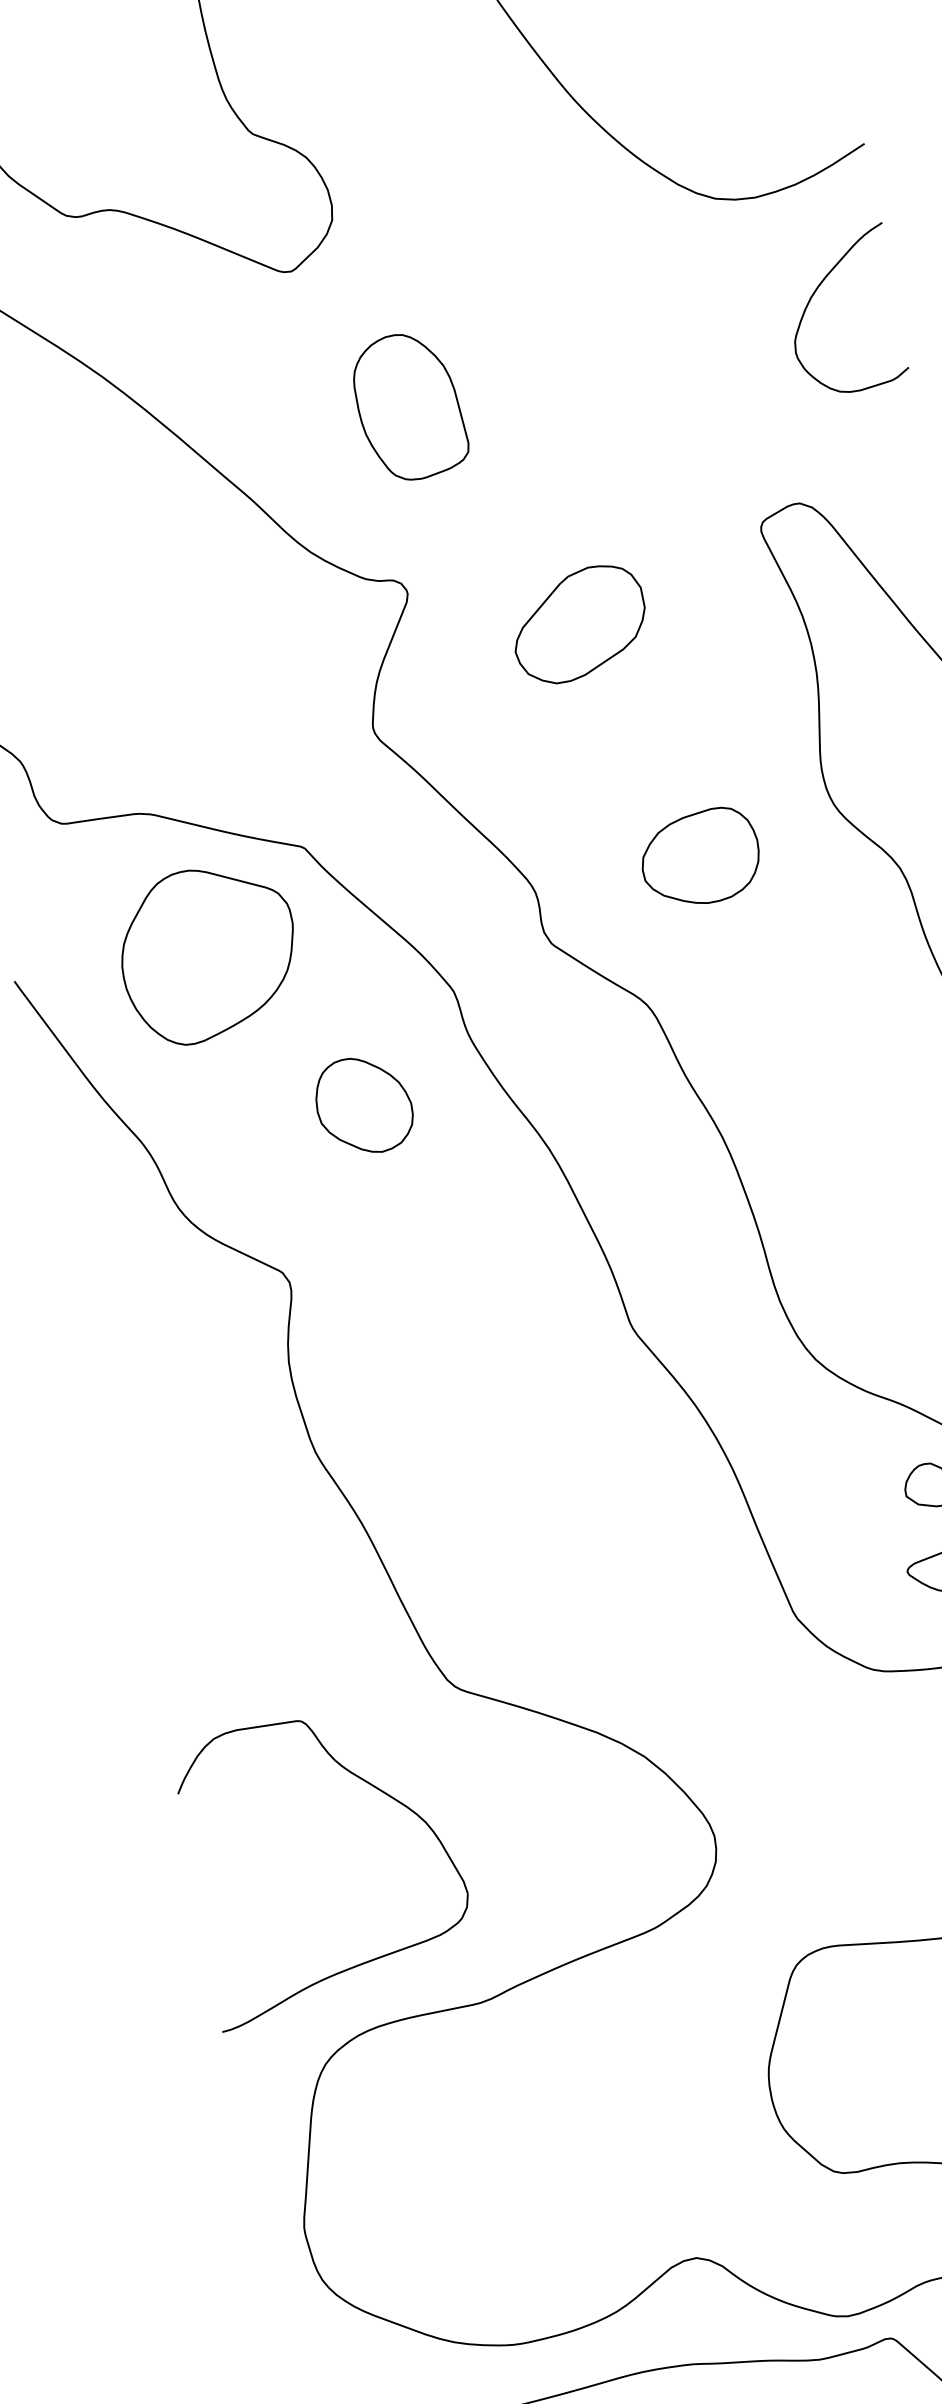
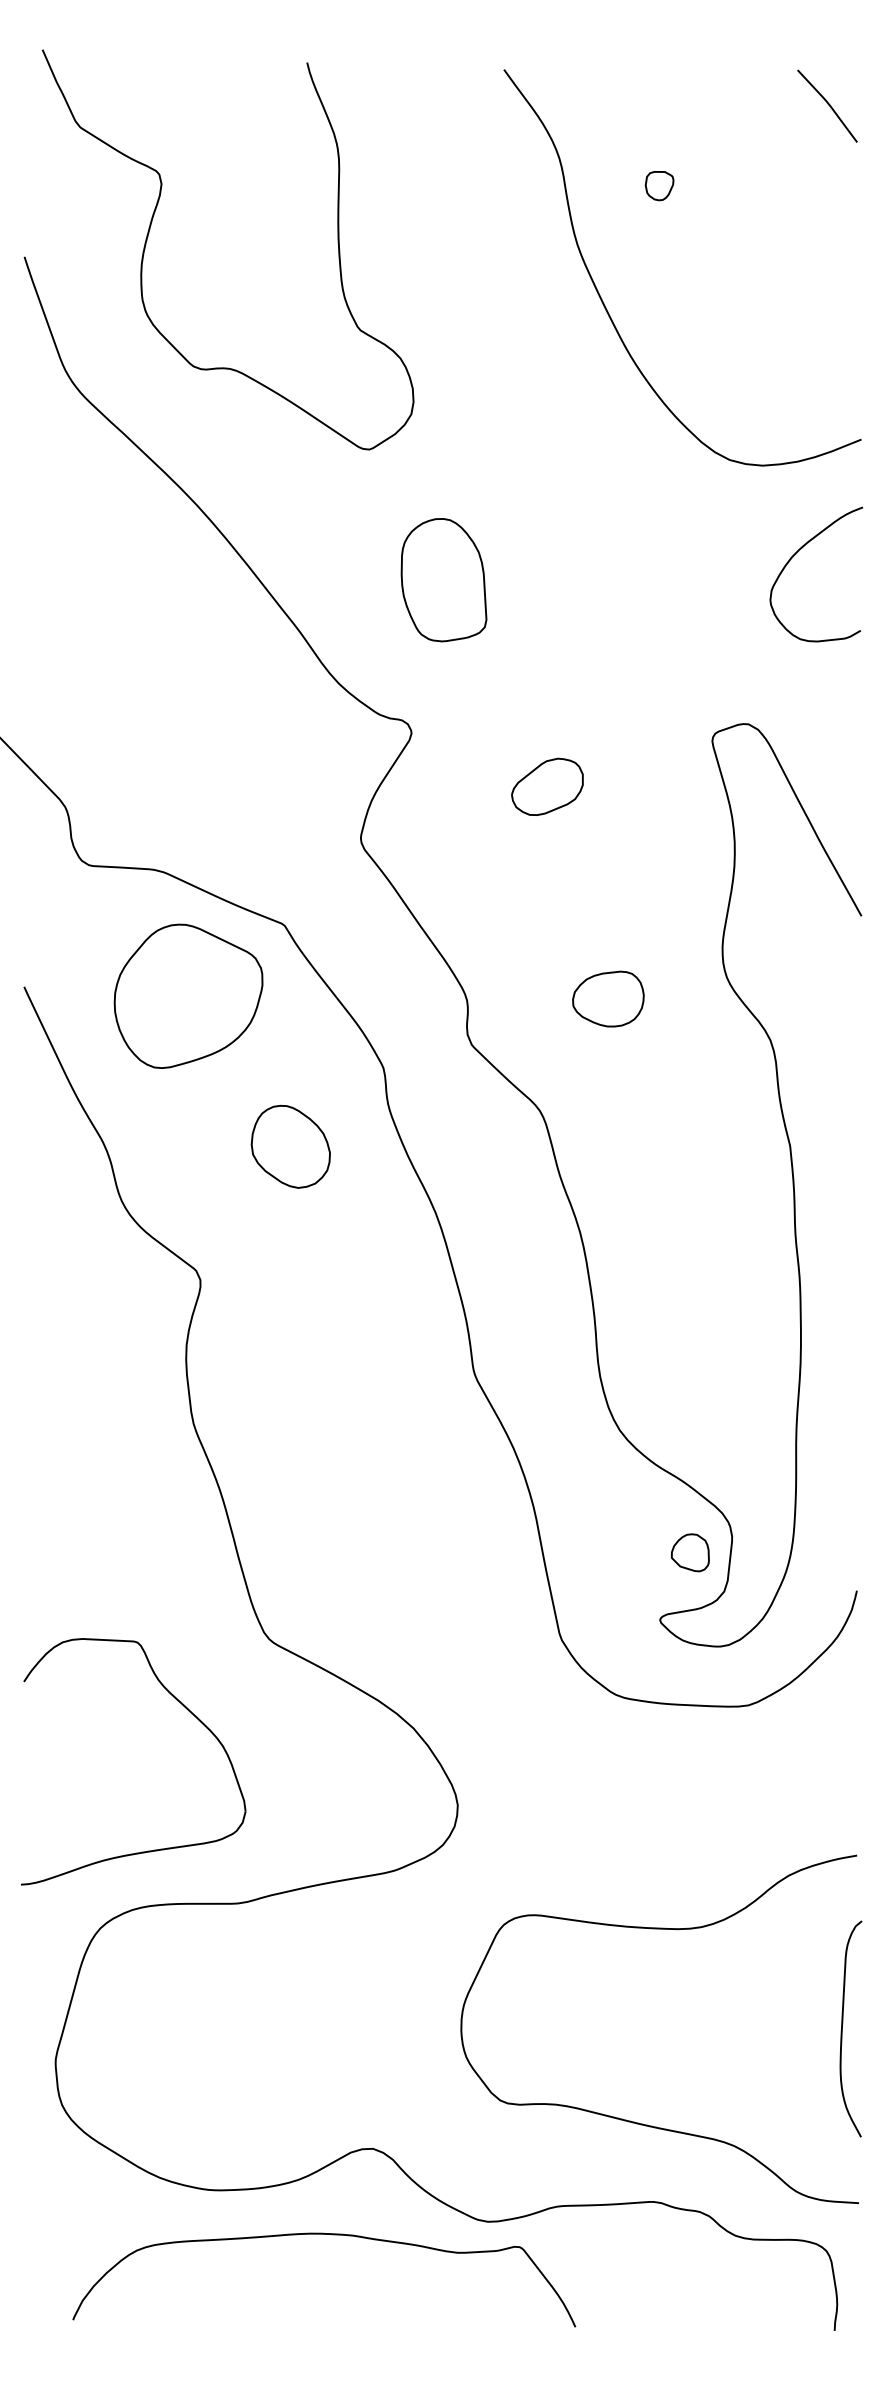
part: (579, 623) -> (547, 786), size x0.62
part: (700, 857) -> (608, 998), size x0.71

